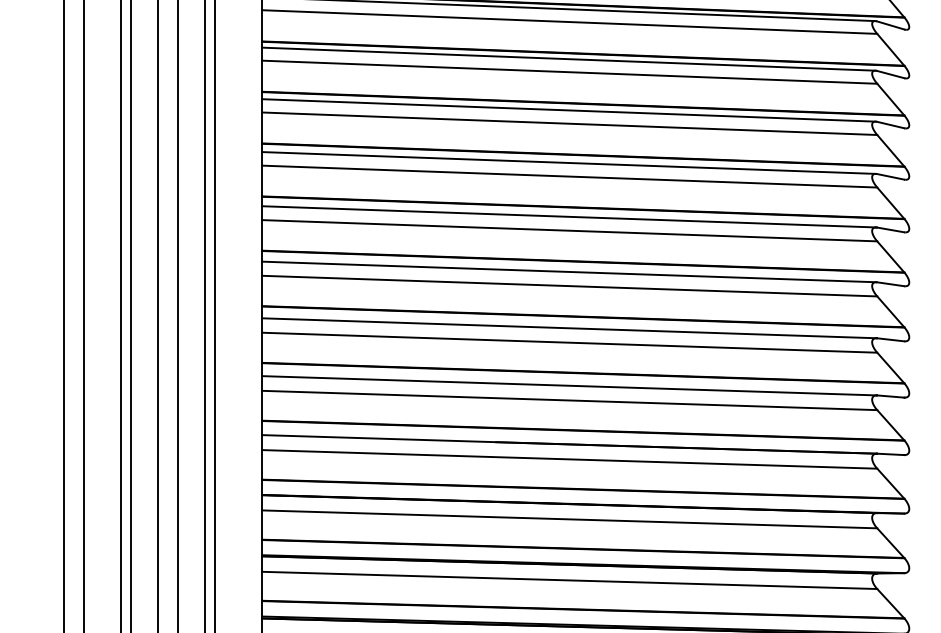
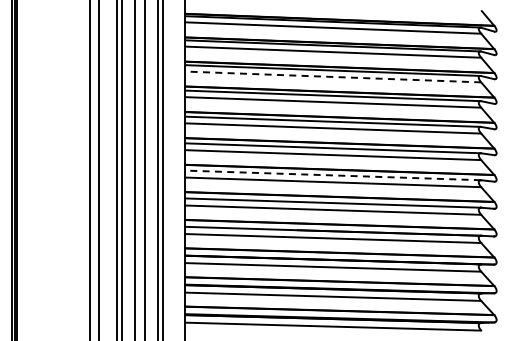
line: (568, 122) -> (332, 76), solid -> dashed
line: (570, 328) -> (333, 175), solid -> dashed

